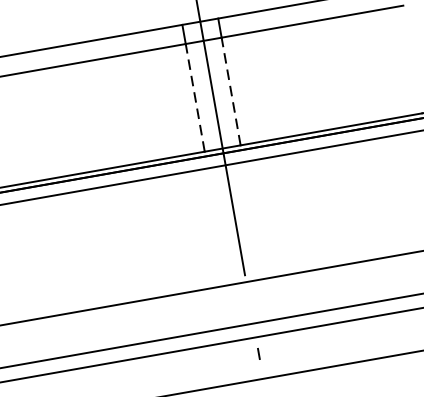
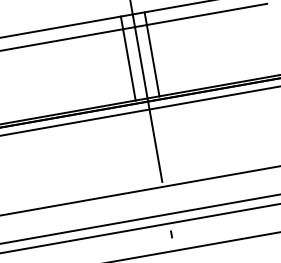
line: (231, 91) -> (153, 60), dashed -> solid
line: (195, 97) -> (129, 64), dashed -> solid

